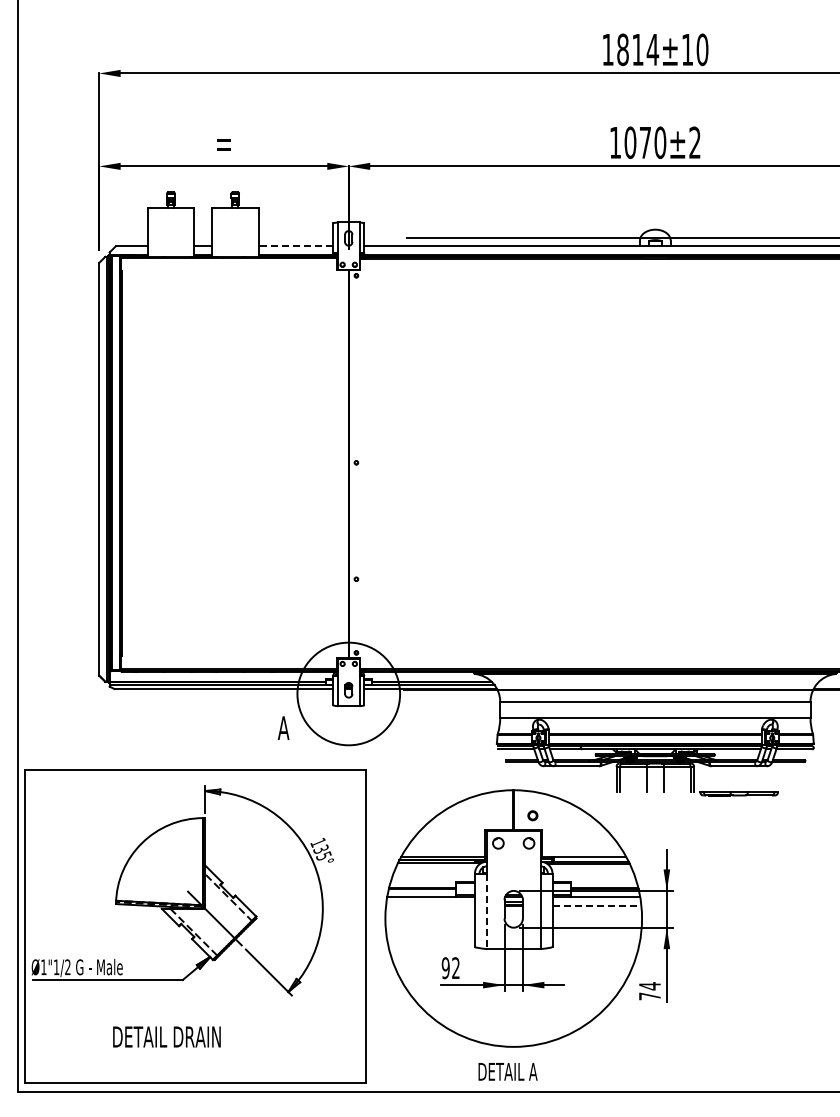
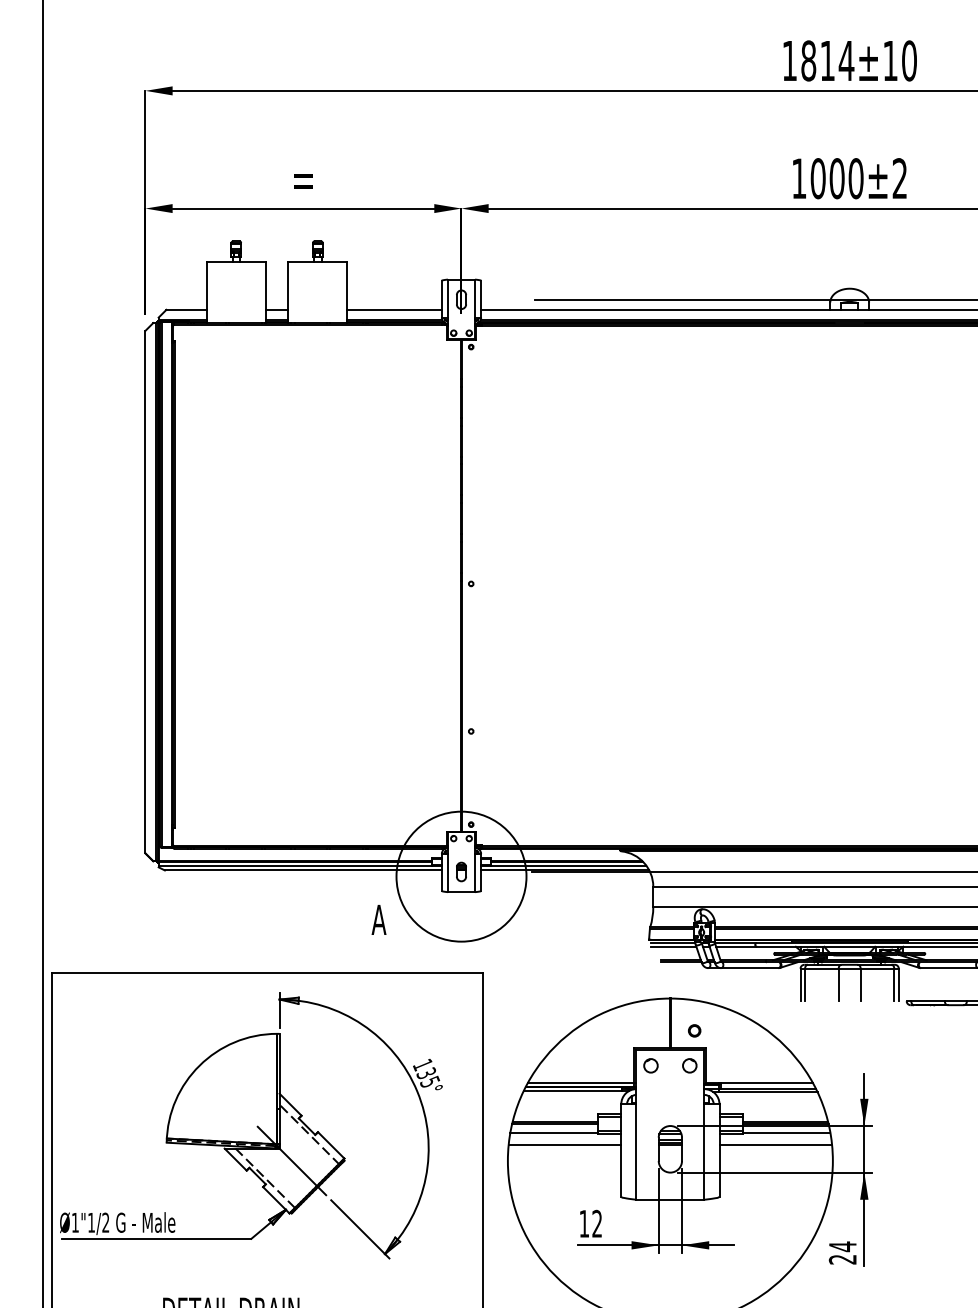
text: (645, 142) -> (837, 178), 1070±2 -> 1000±2
line: (295, 246) -> (394, 310), dashed -> solid
line: (430, 906) -> (564, 1145), added
line: (597, 906) -> (776, 1145), dashed -> solid
line: (486, 911) -> (635, 1152), dashed -> solid
text: (445, 968) -> (583, 1224), 92 -> 12
text: (649, 996) -> (842, 1259), 74 -> 24

